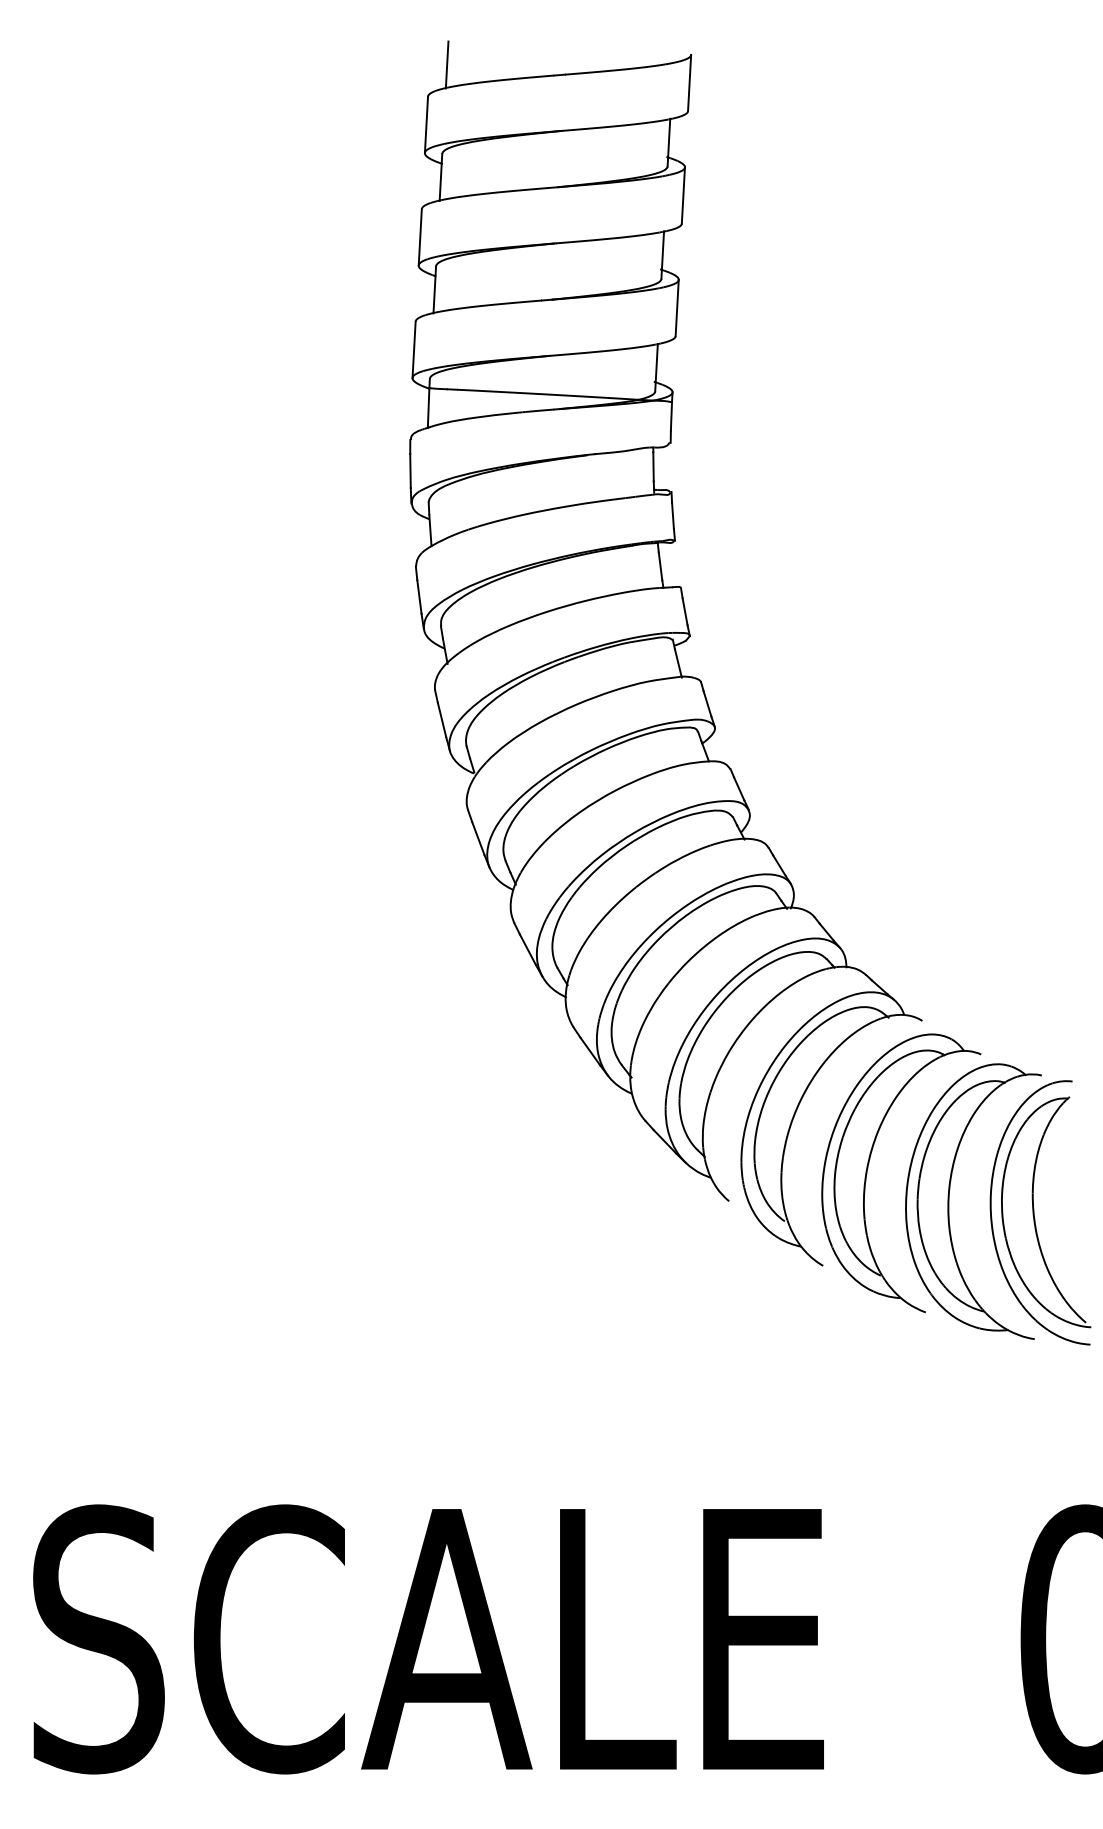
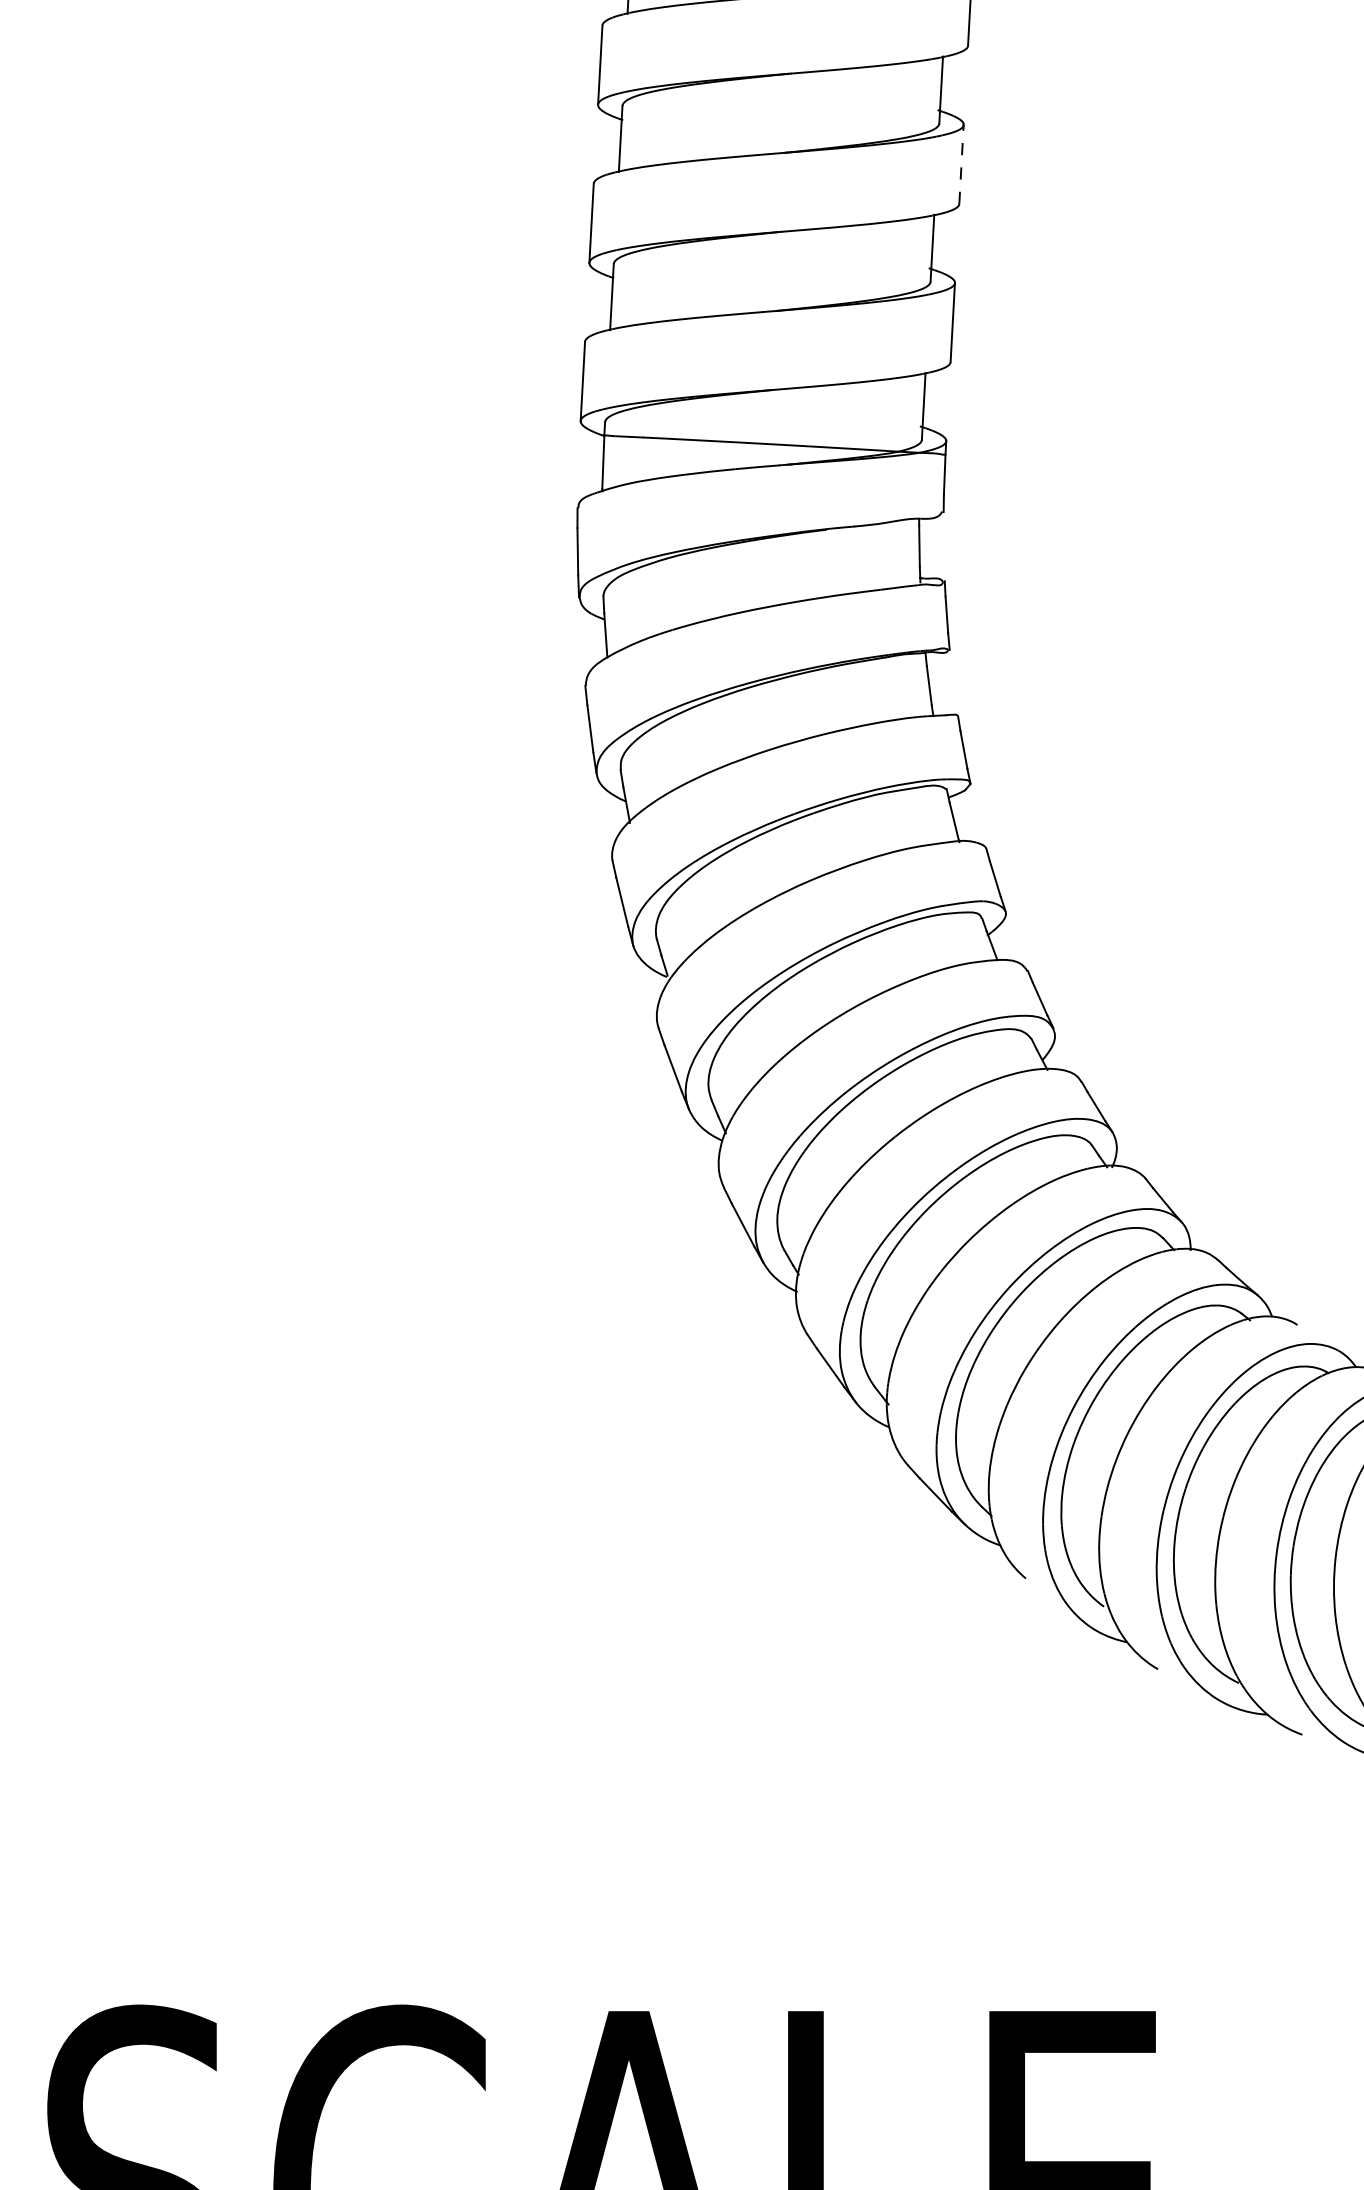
line: (683, 194) -> (961, 163), solid -> dashed

